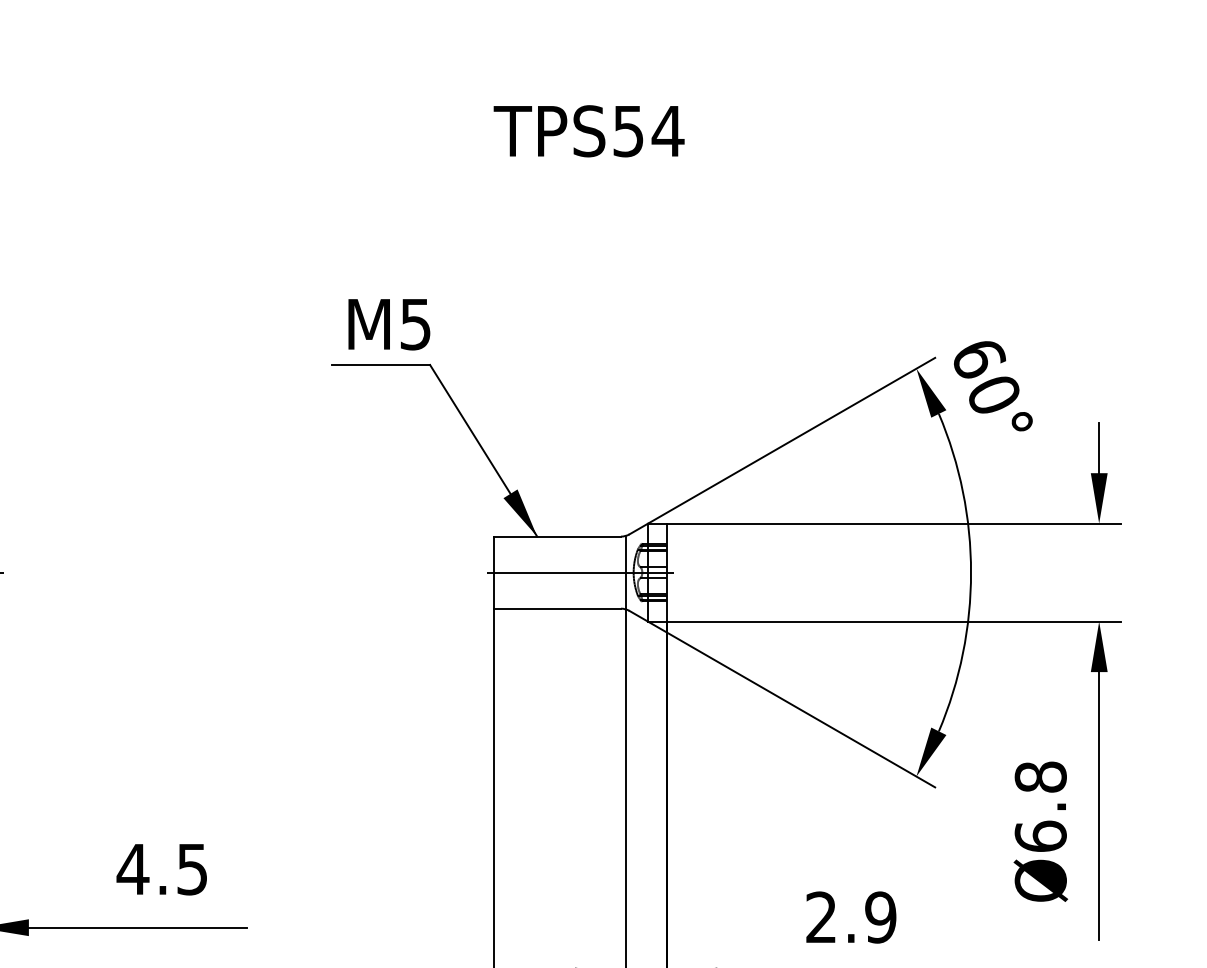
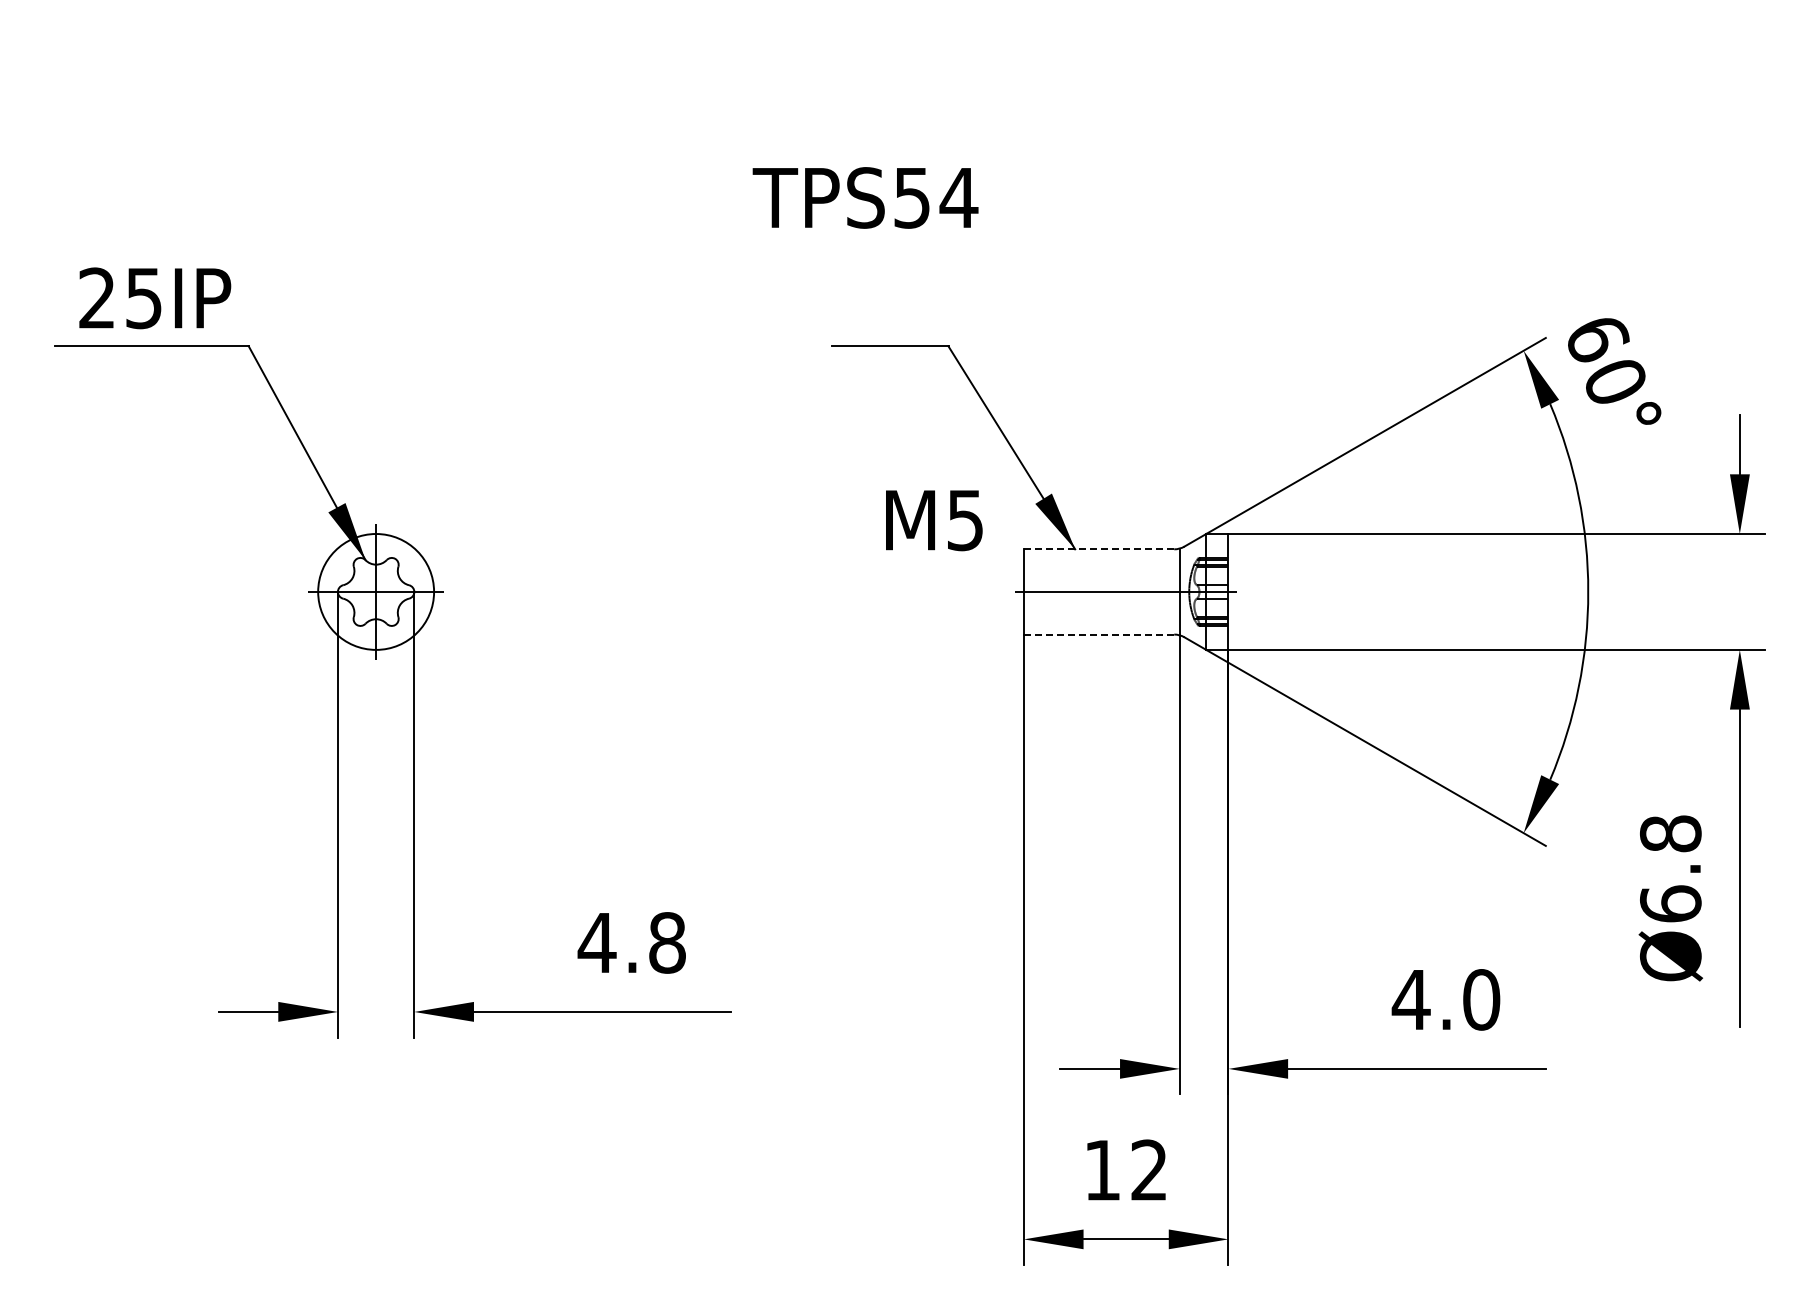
text: (589, 130) -> (865, 197), moved
text: (389, 324) -> (934, 520), moved
line: (557, 536) -> (1099, 549), solid -> dashed
line: (557, 608) -> (1099, 634), solid -> dashed
text: (192, 869) -> (667, 942), 4.5 -> 4.8
text: (850, 917) -> (1445, 999), 2.9 -> 4.0

